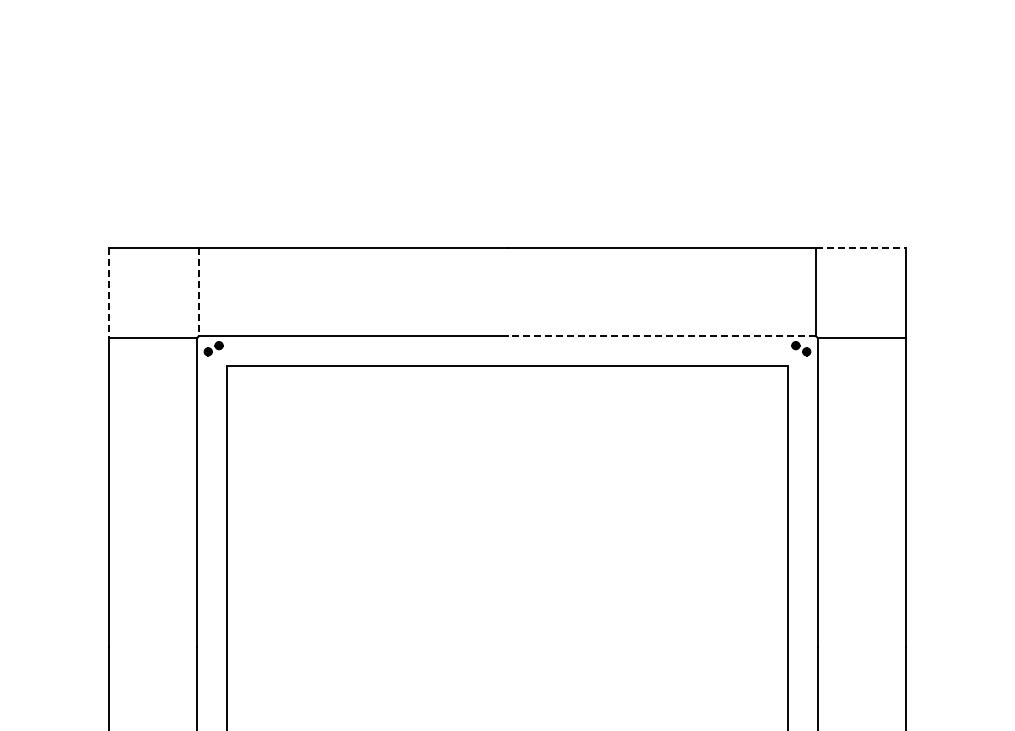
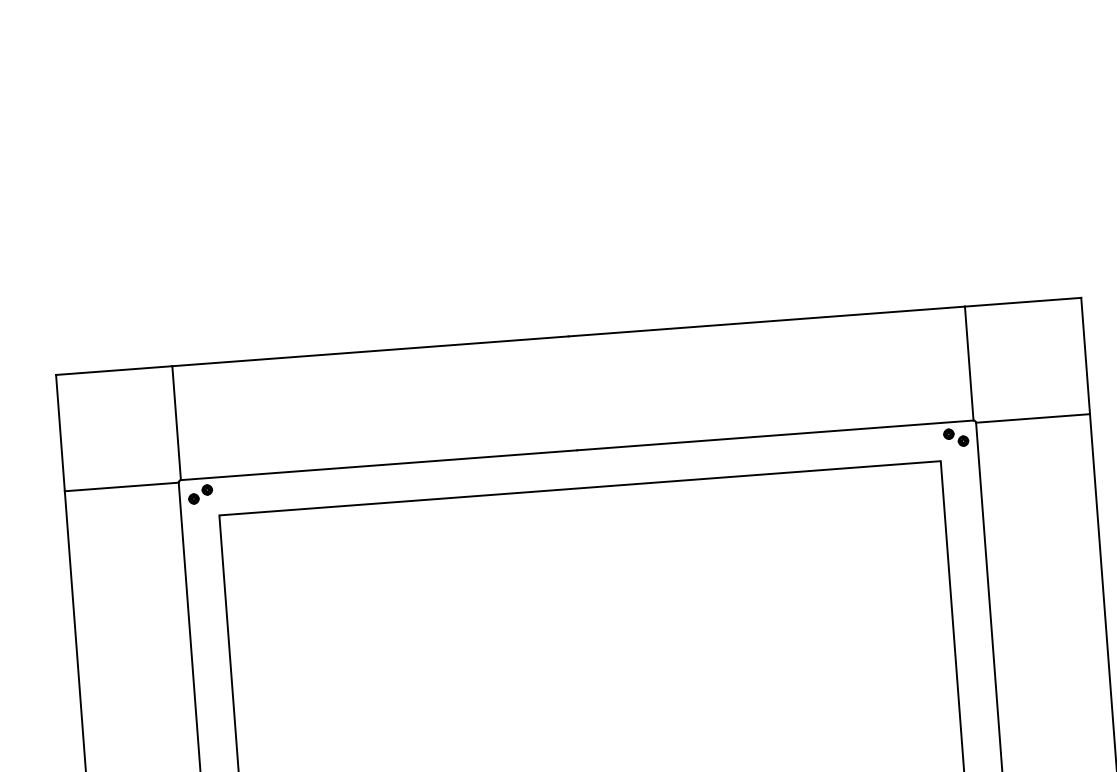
line: (861, 247) -> (1023, 301), dashed -> solid
line: (199, 292) -> (176, 423), dashed -> solid
line: (108, 293) -> (60, 433), dashed -> solid
line: (661, 336) -> (775, 435), dashed -> solid

